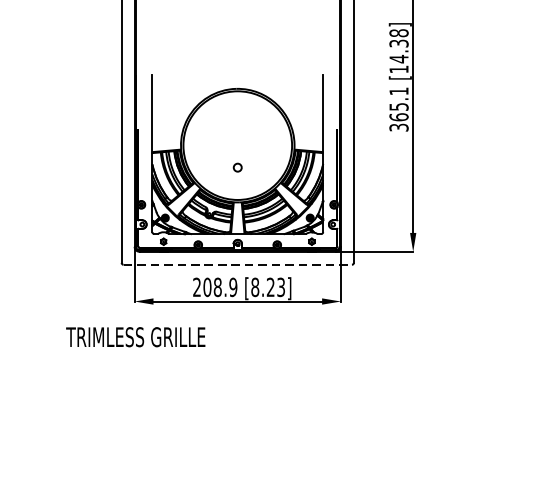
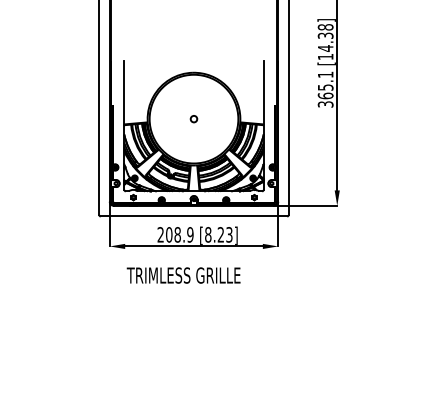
circle: (237, 168) -> (193, 119), moved
line: (238, 264) -> (194, 216), dashed -> solid
text: (135, 337) -> (183, 275), moved

